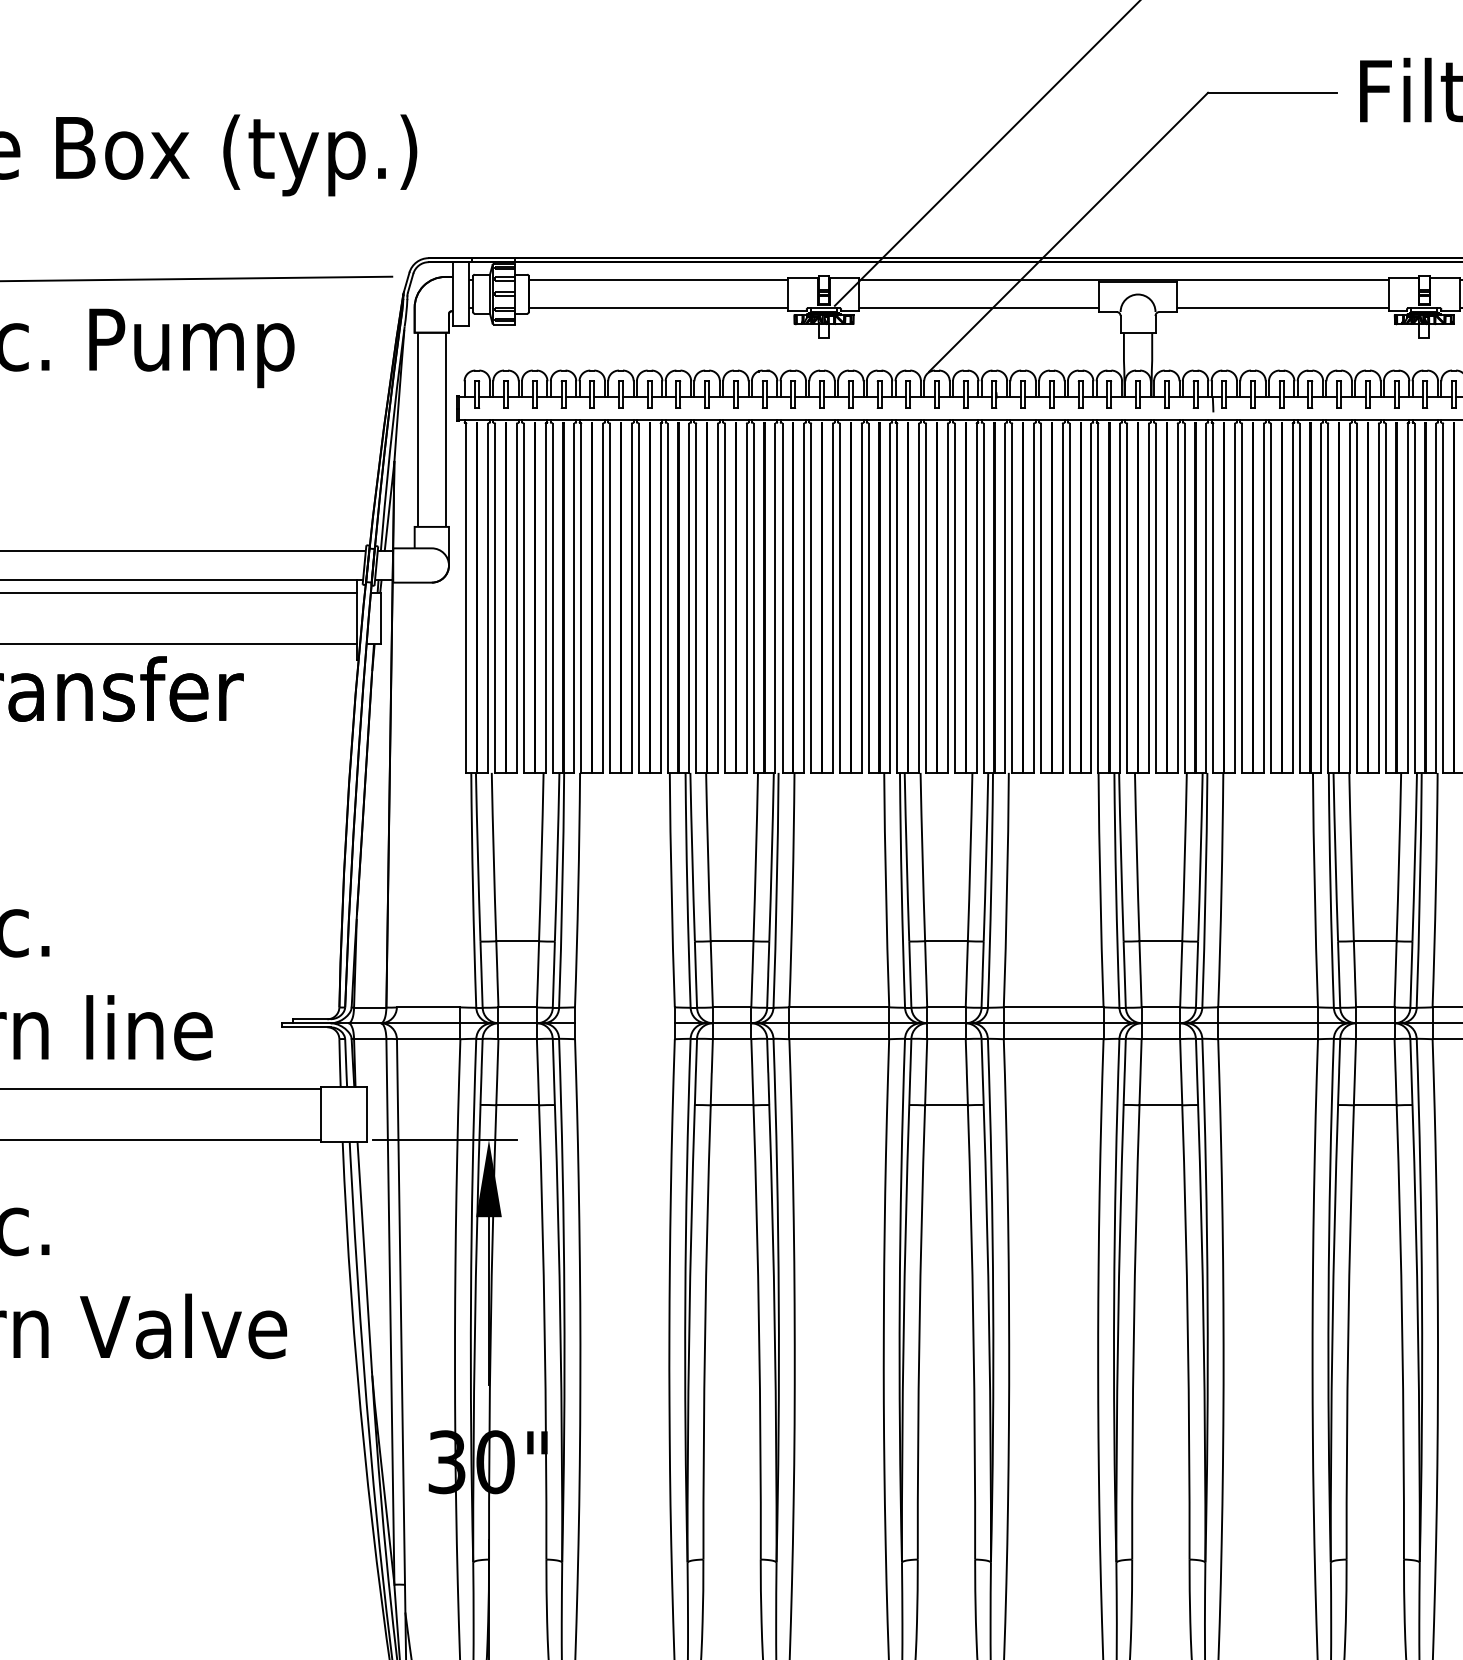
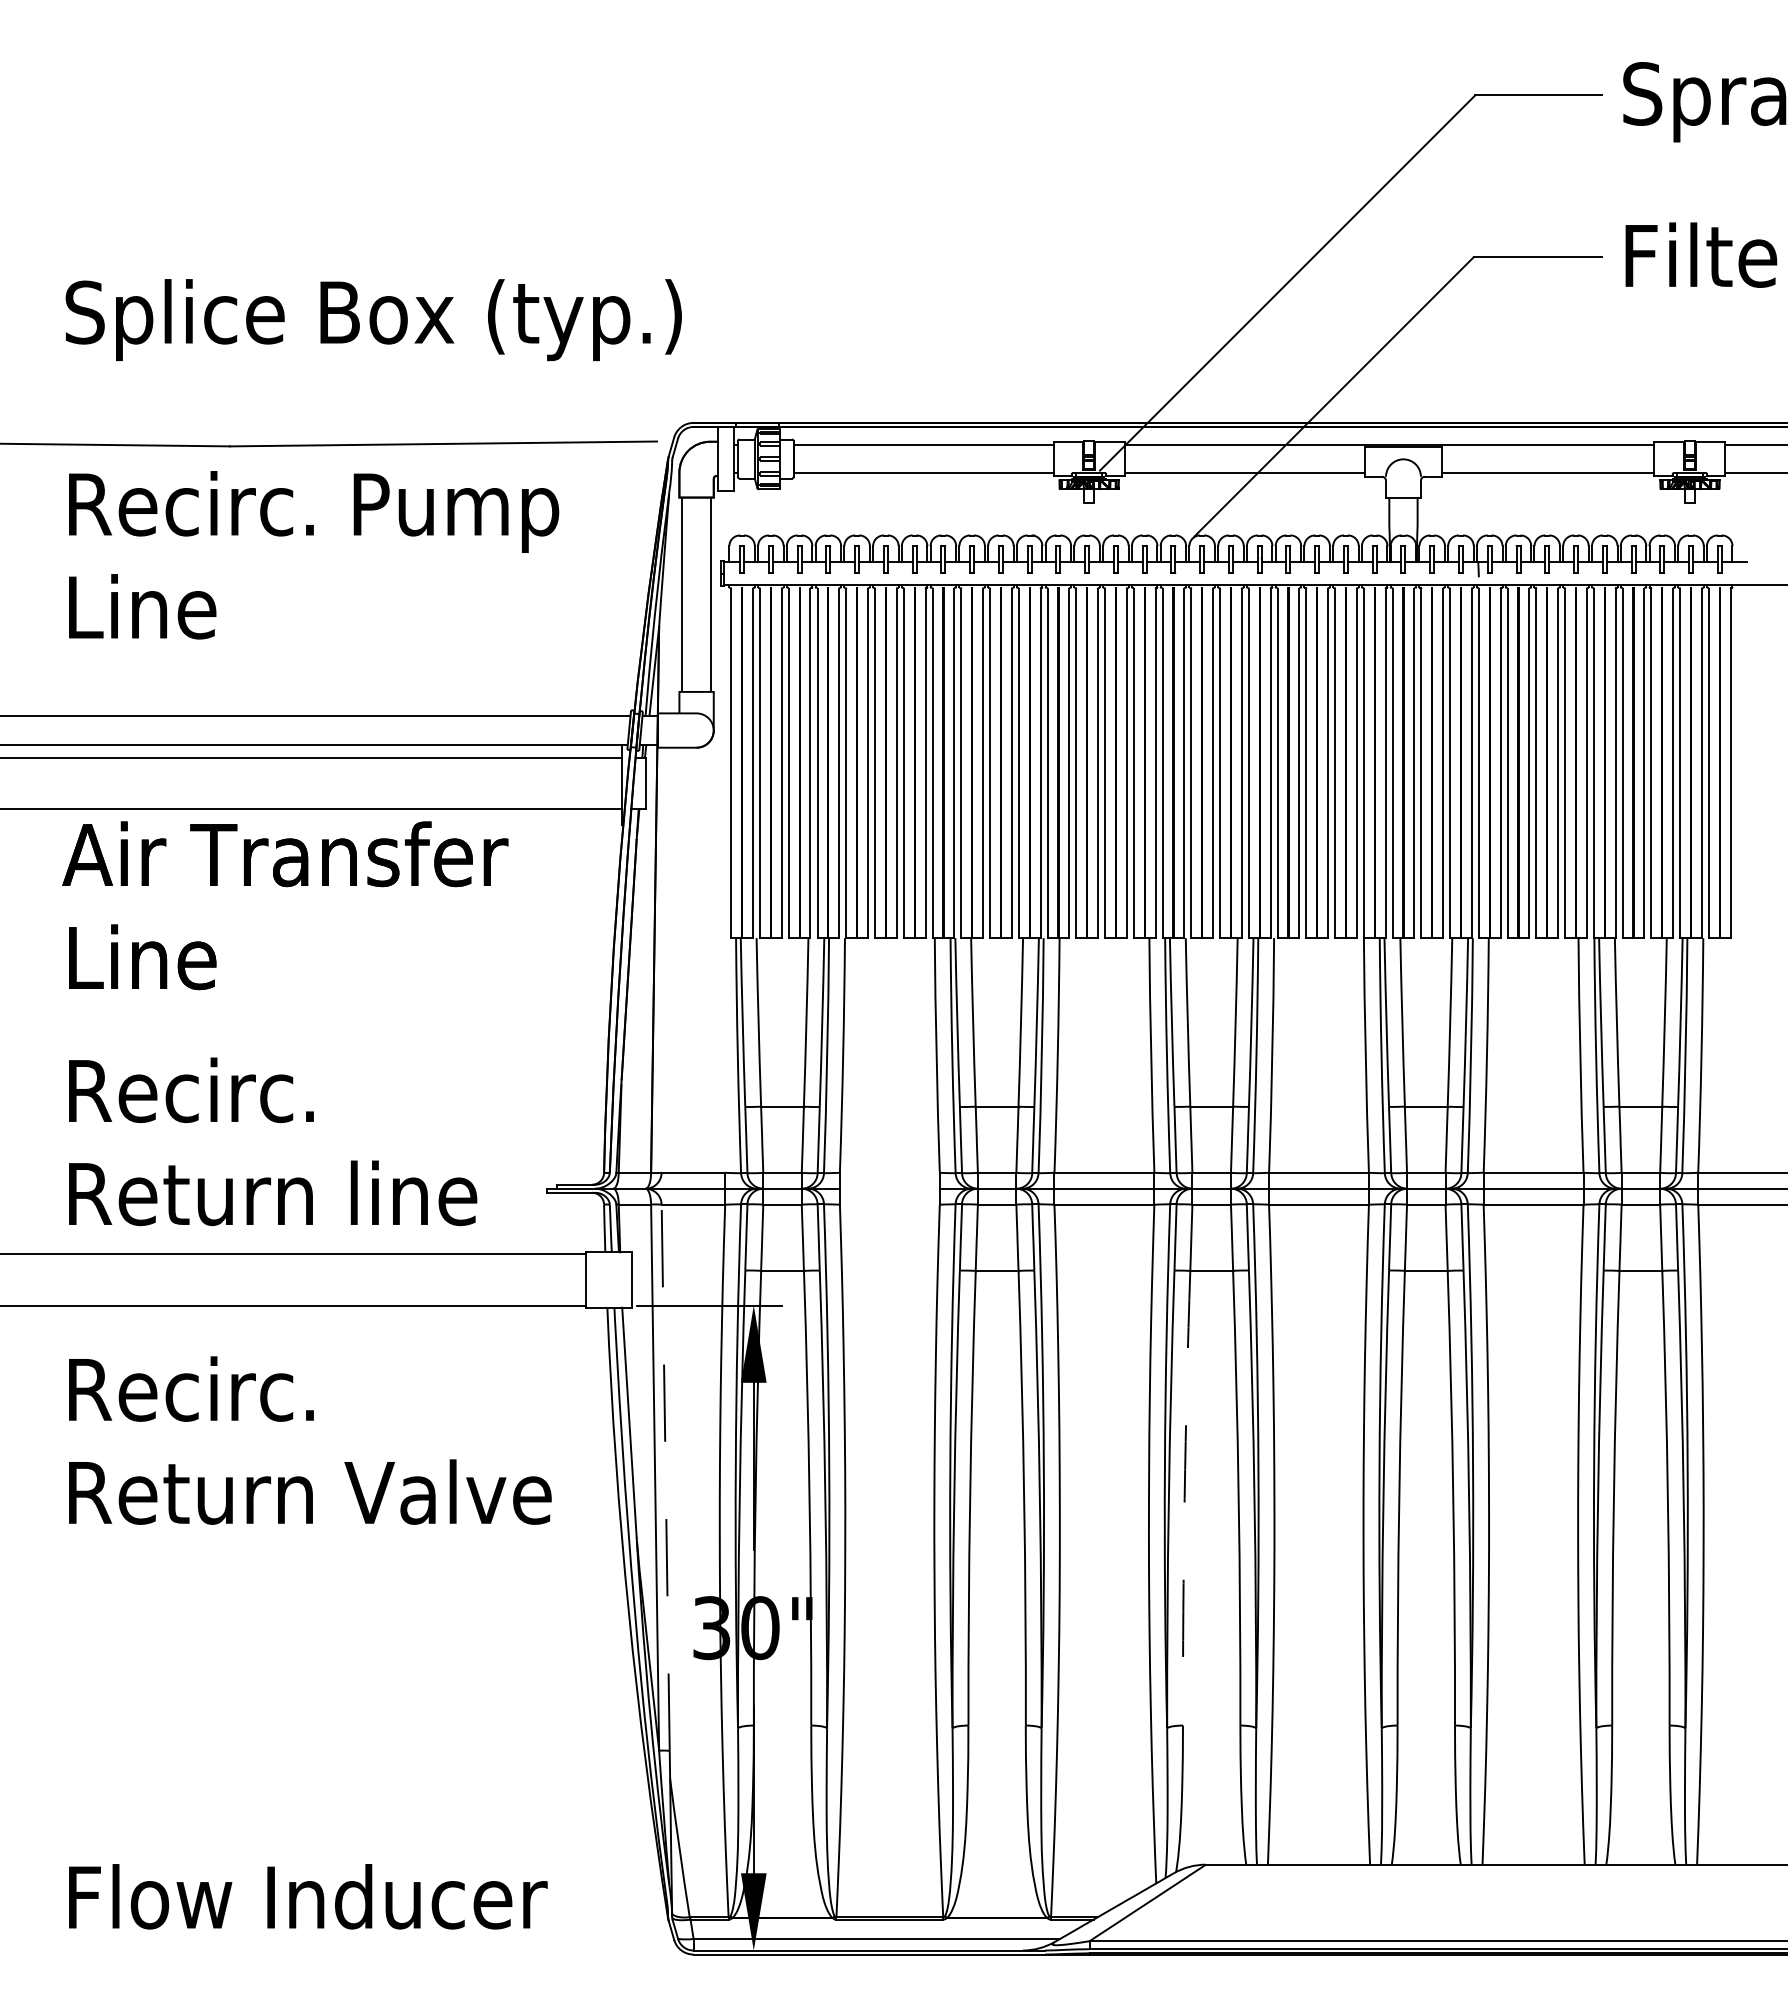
line: (400, 1311) -> (665, 1477), solid -> dashed
arc: (919, 1332) -> (1184, 1498), solid -> dashed

